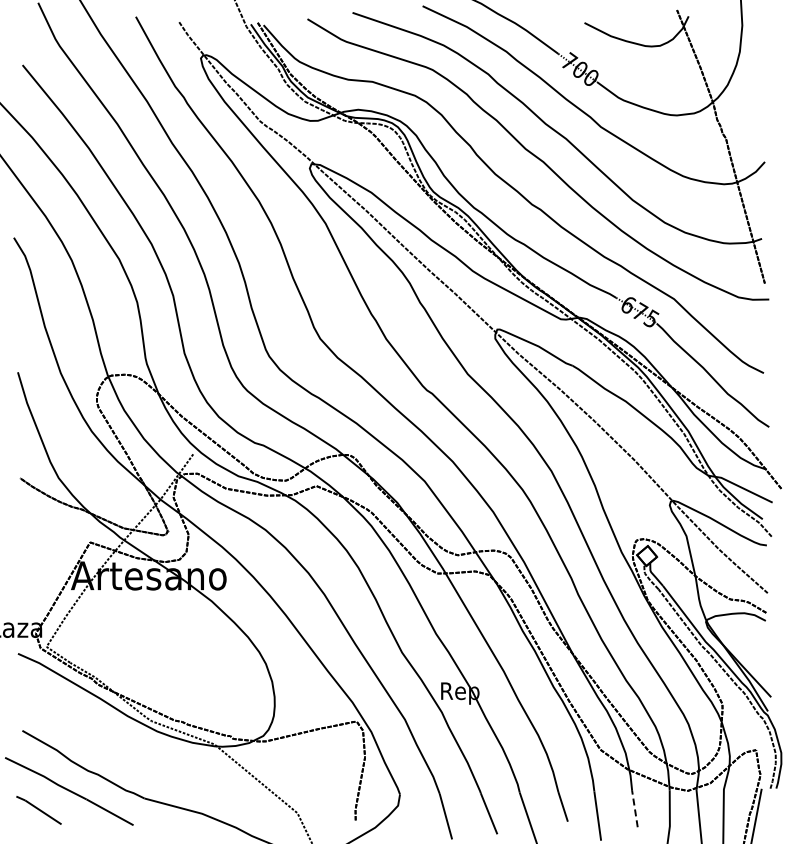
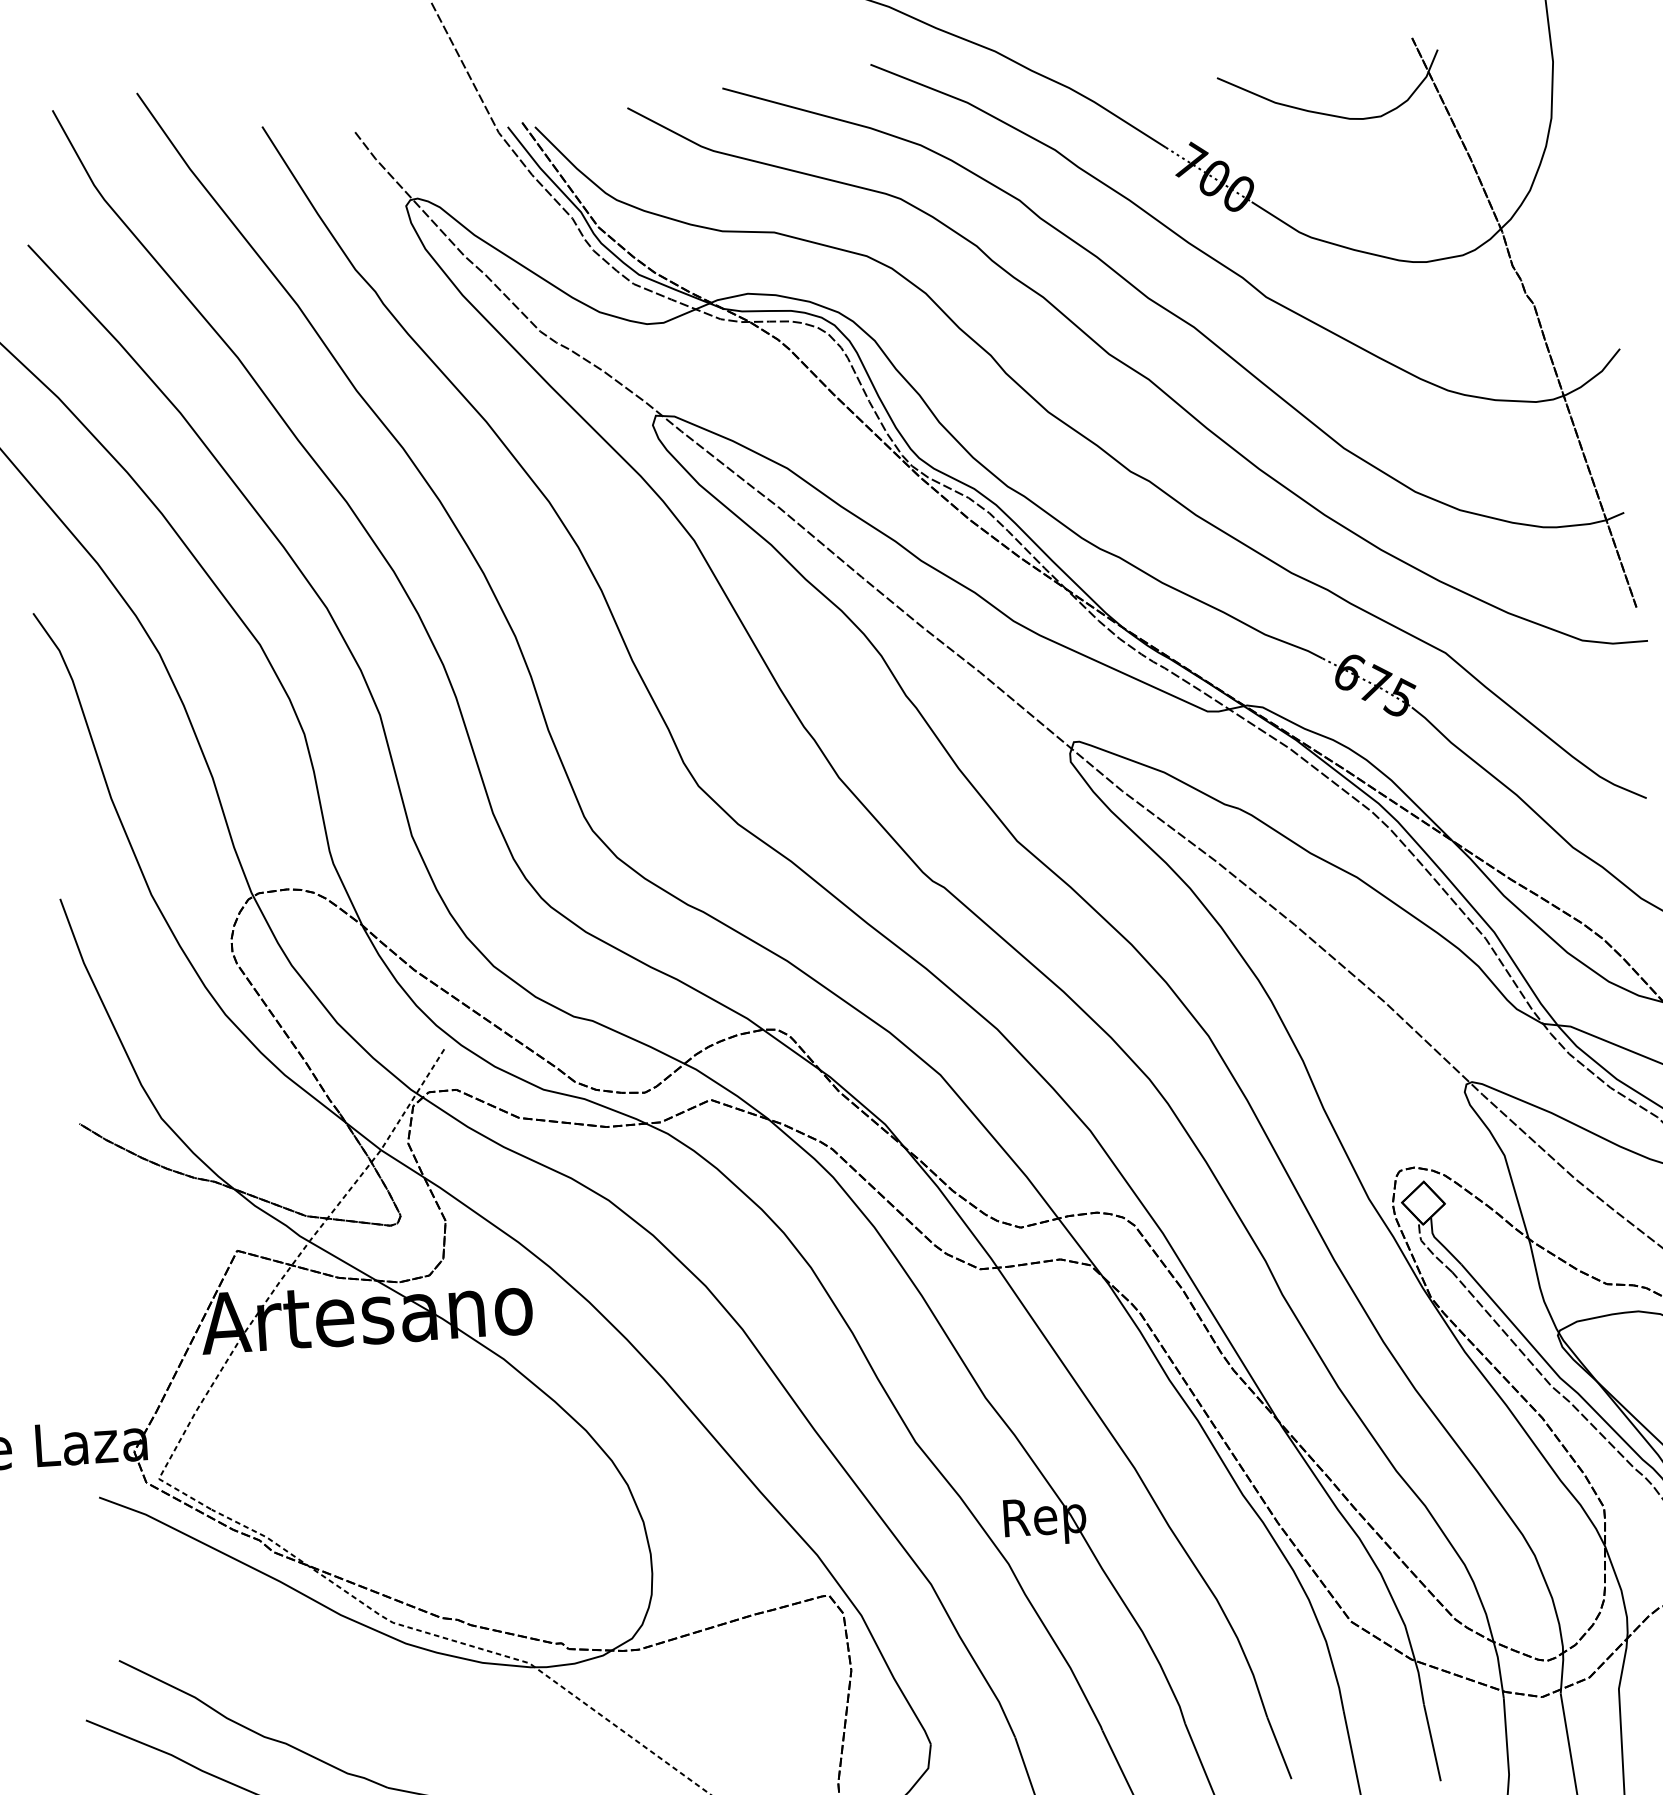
line: (634, 808) -> (1431, 1741), dashed -> solid

